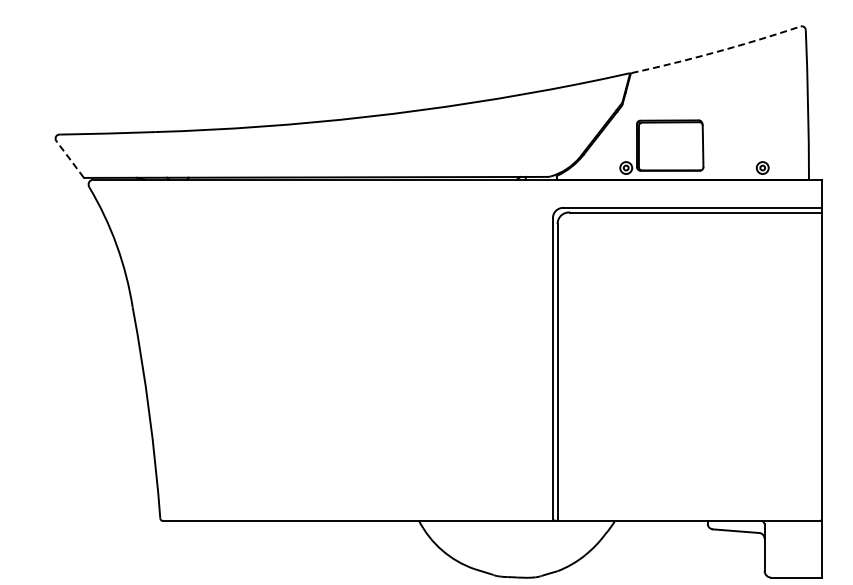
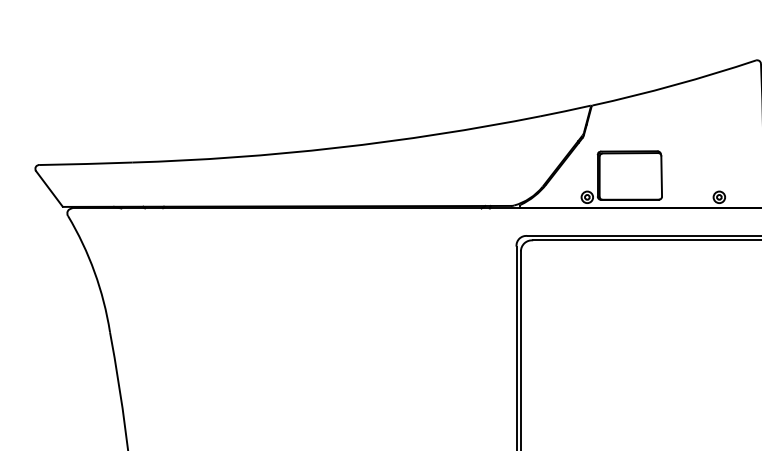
arc: (716, 51) -> (674, 84), dashed -> solid
line: (70, 159) -> (49, 189), dashed -> solid

